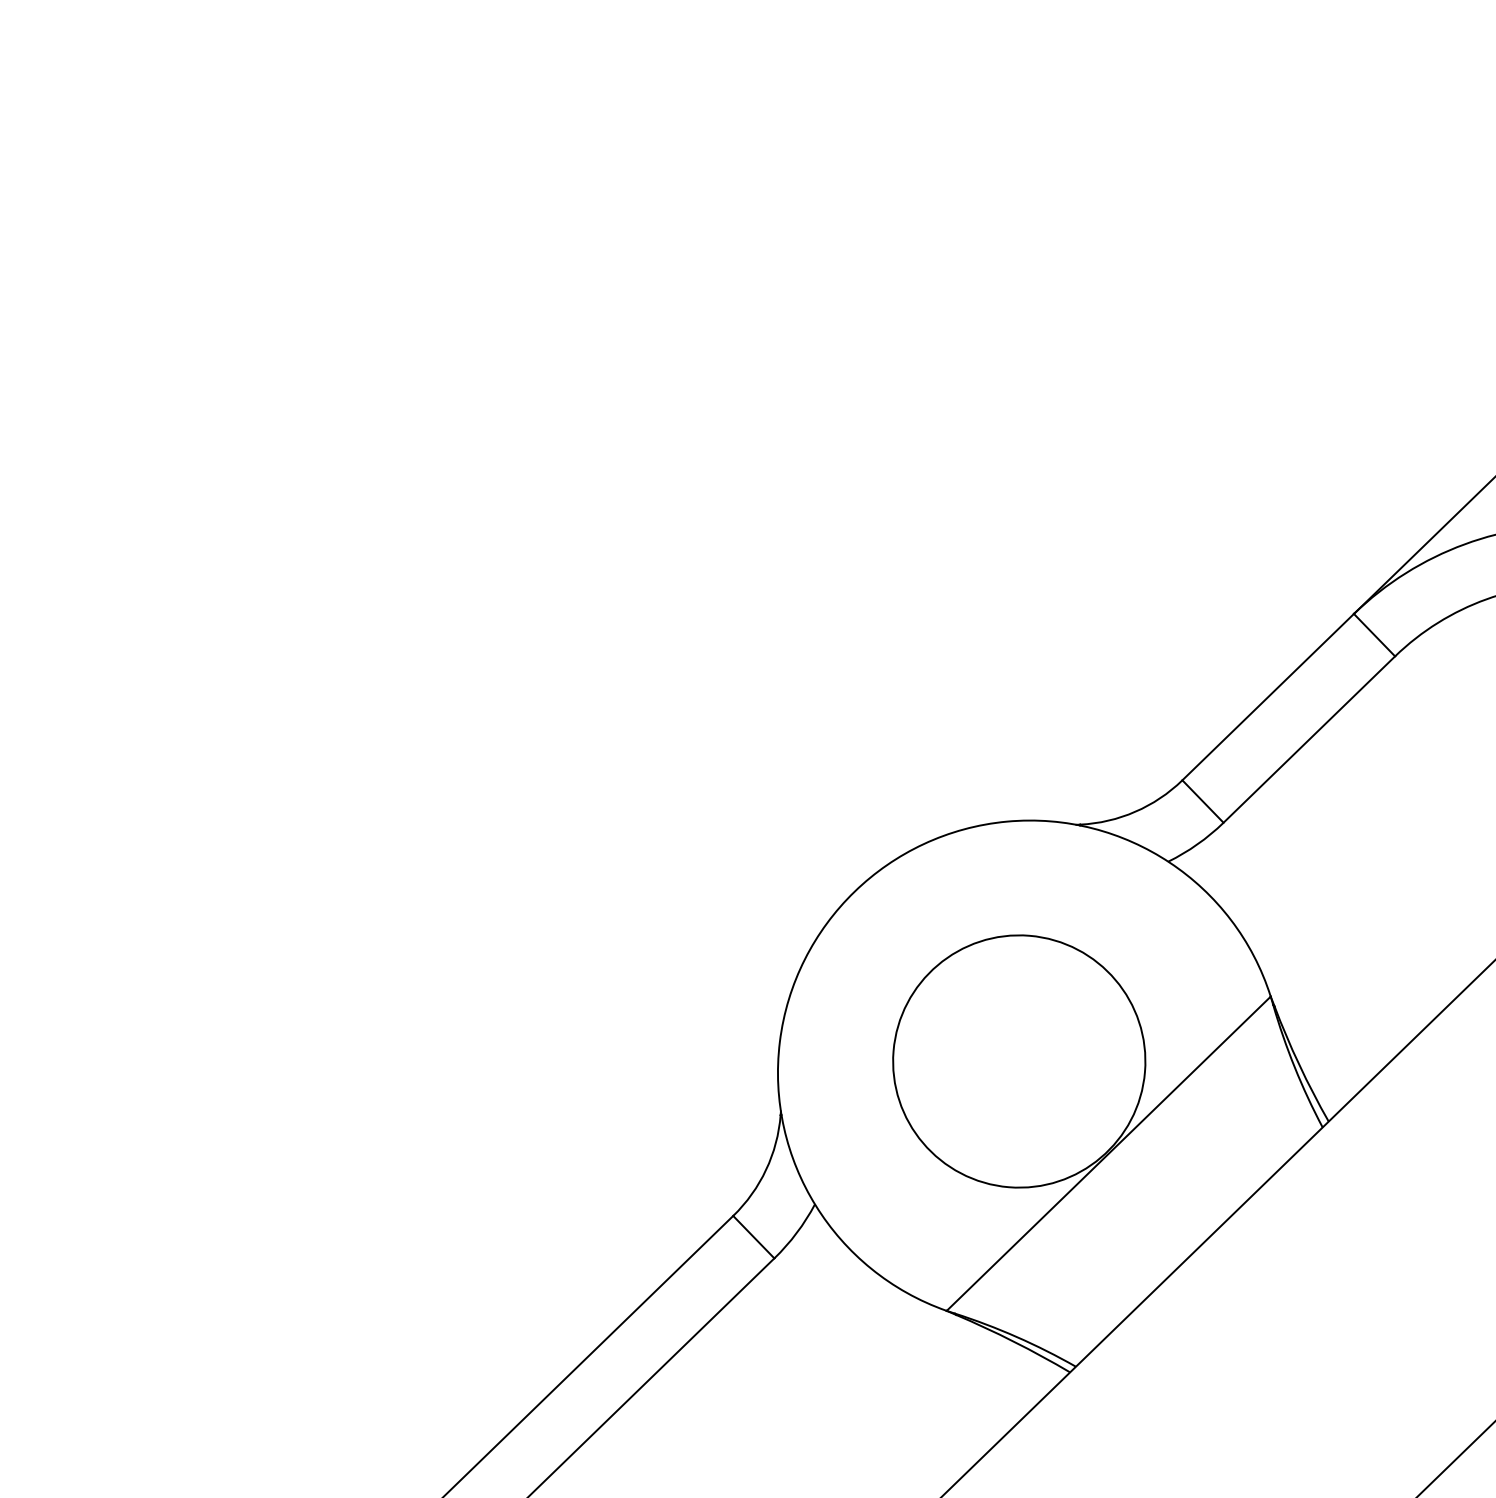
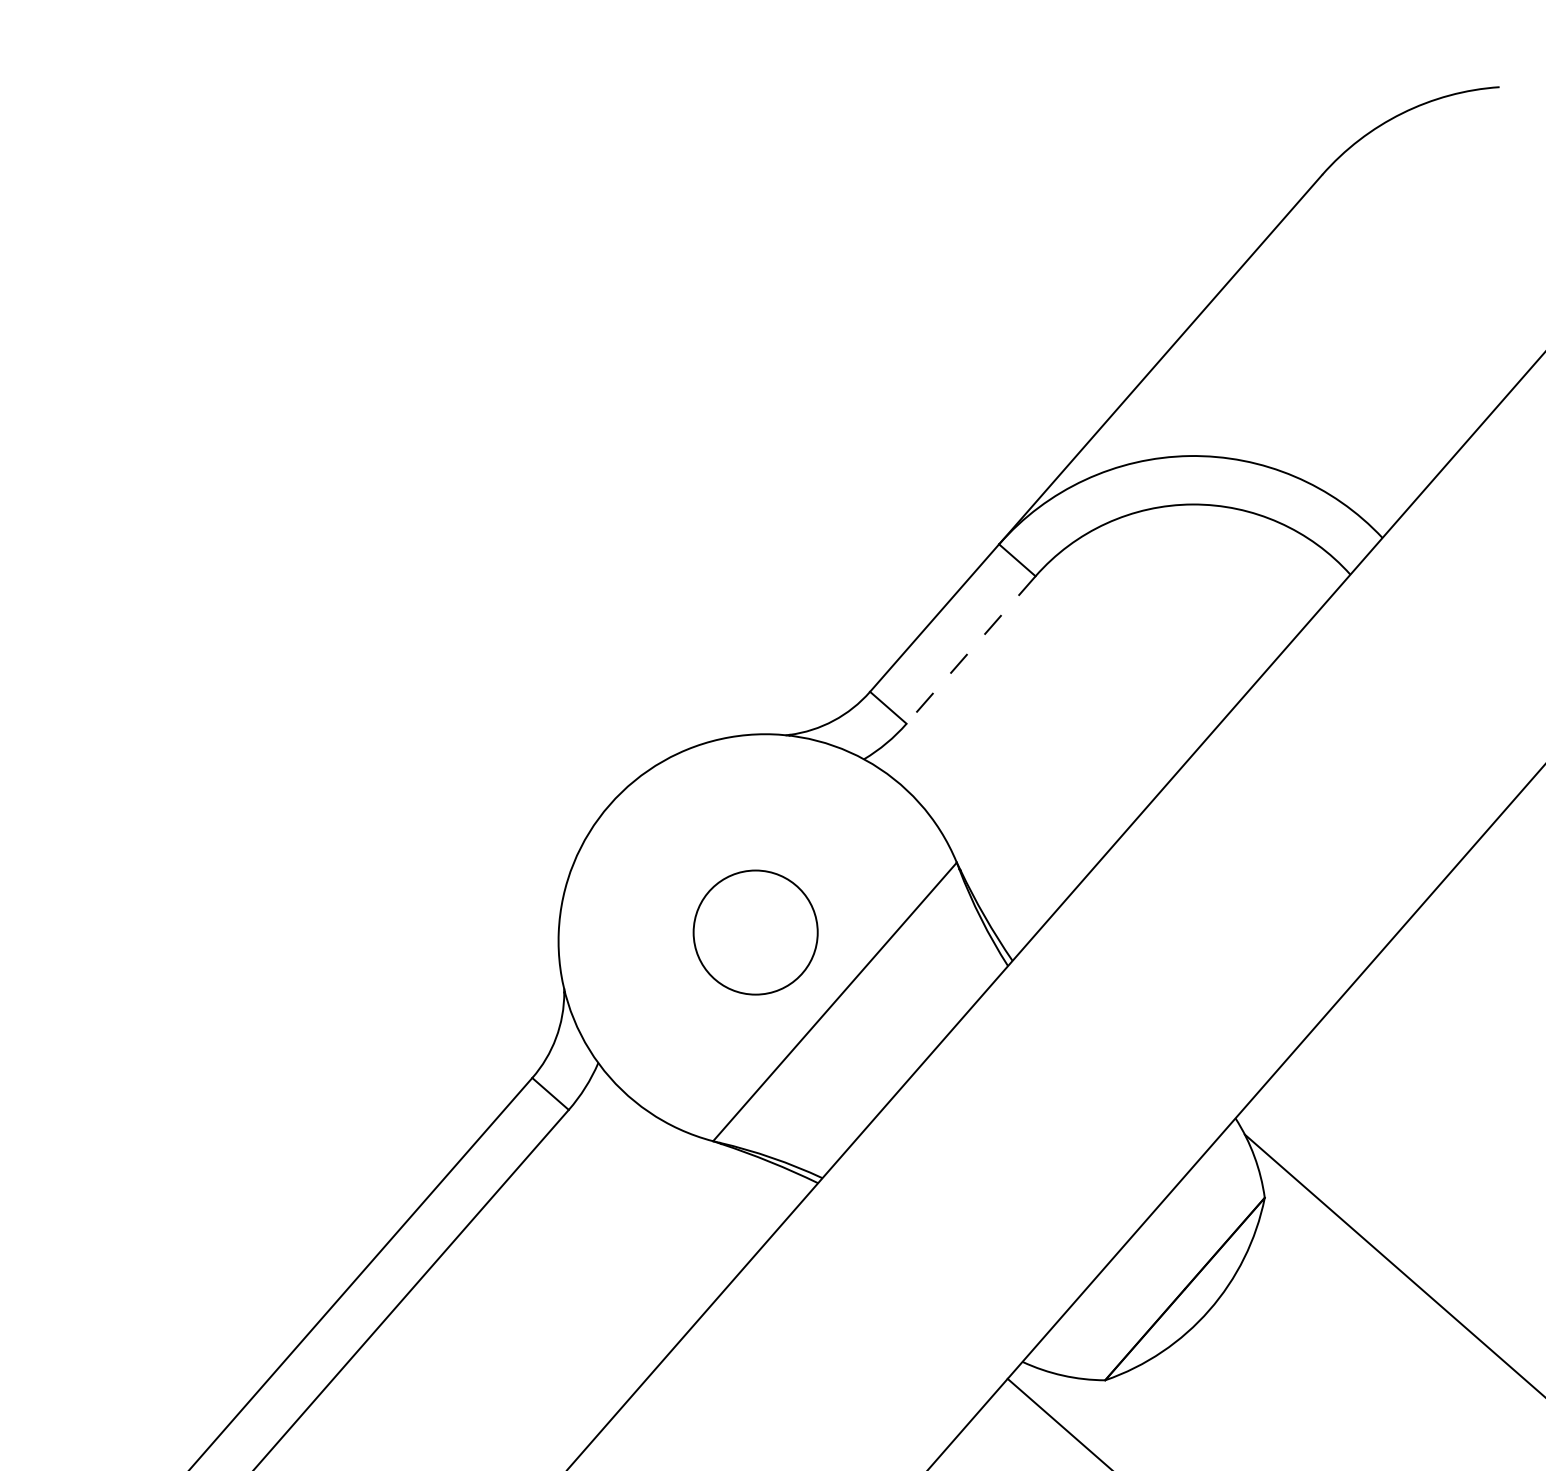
line: (1309, 740) -> (971, 650), solid -> dashed
circle: (1019, 1061) -> (755, 932), size x0.6

